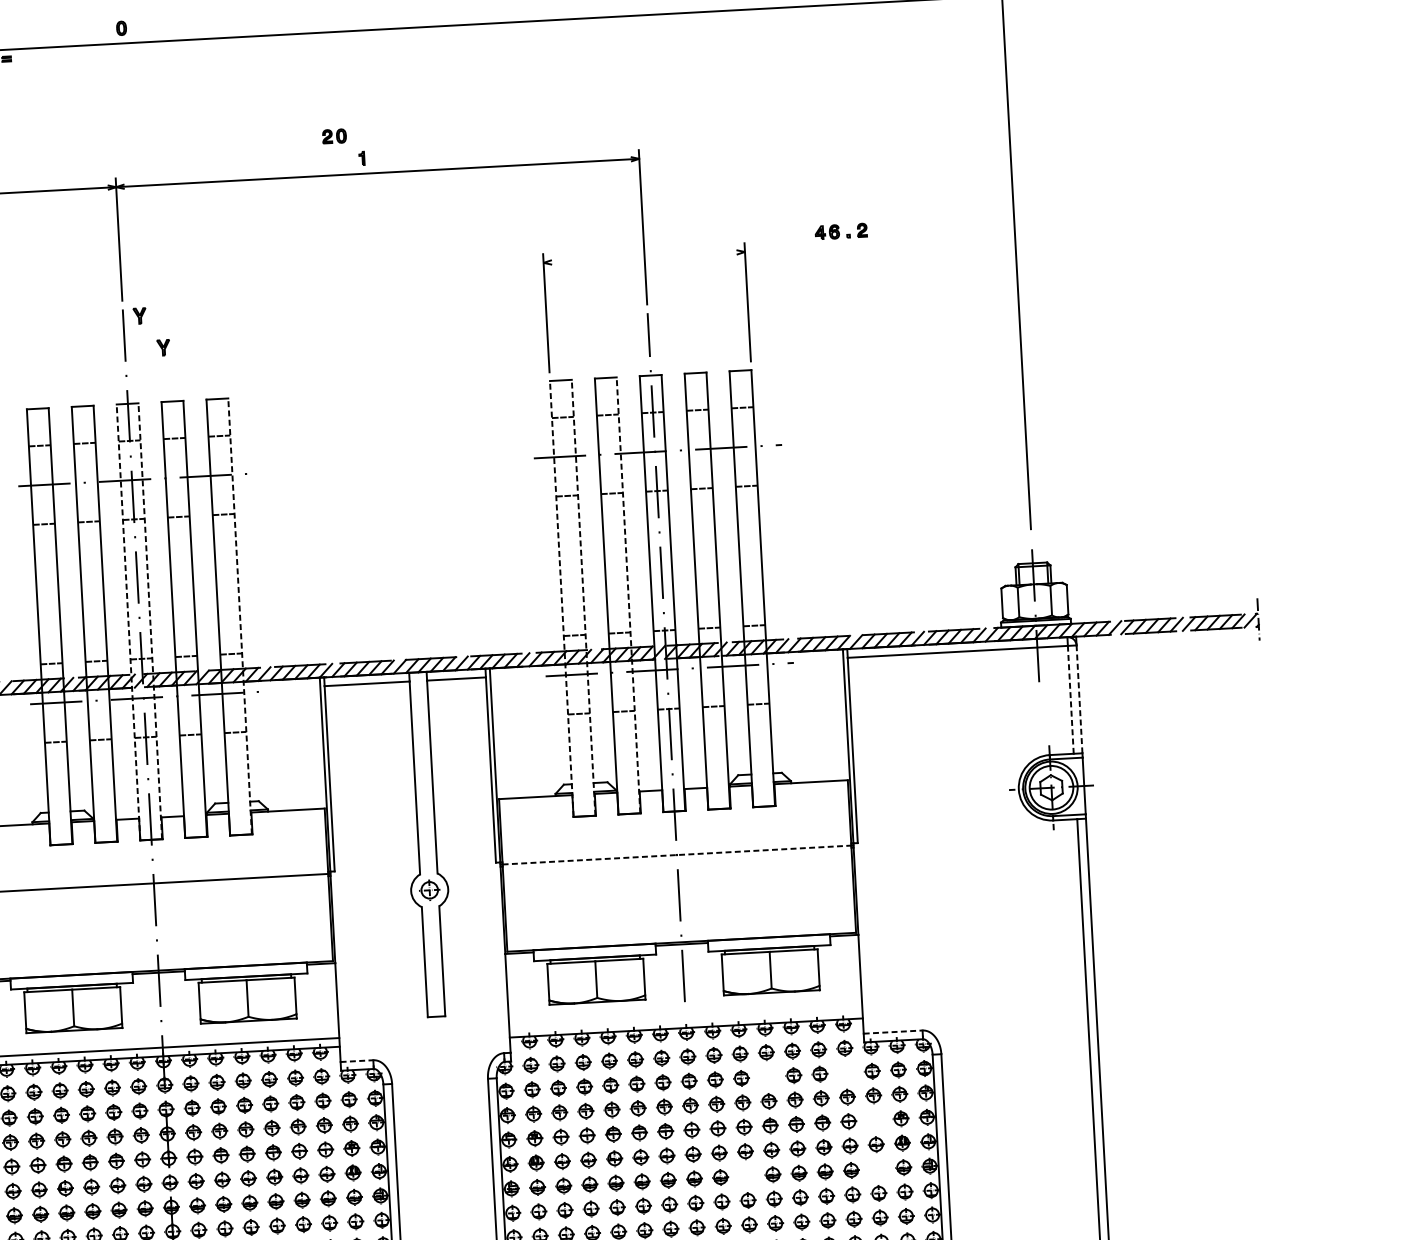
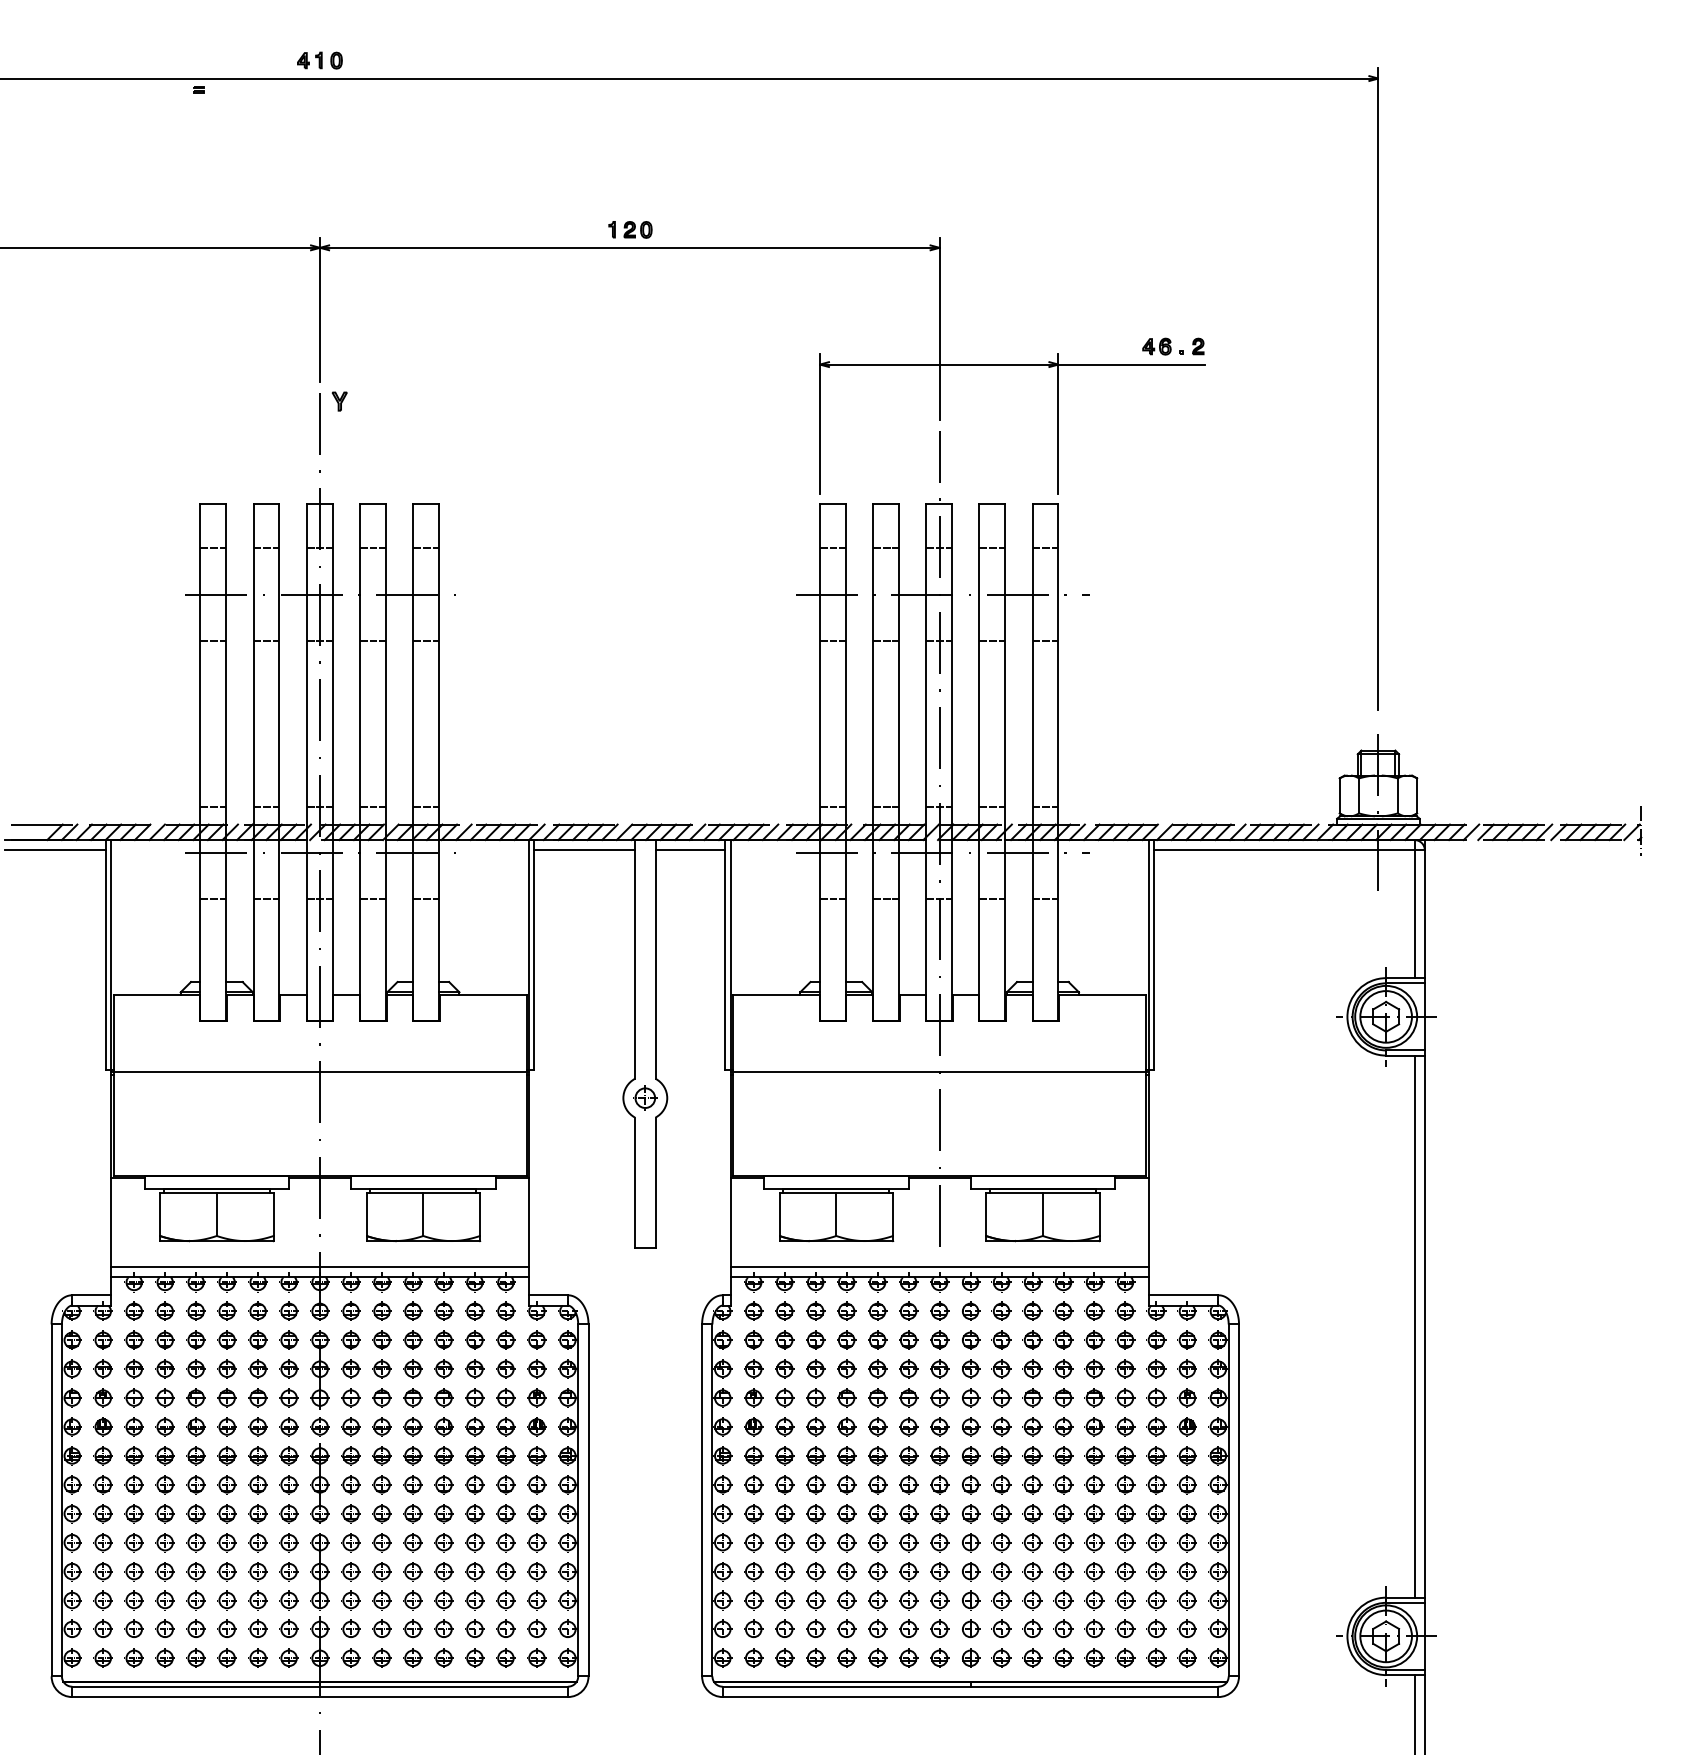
part: (98, 29) -> (309, 60), added
part: (333, 136) -> (637, 229), moved
line: (706, 254) -> (1012, 364), added
part: (163, 347) -> (365, 440), removed
line: (628, 595) -> (898, 762), dashed -> solid
line: (583, 597) -> (845, 762), dashed -> solid
line: (561, 598) -> (819, 762), dashed -> solid
line: (239, 616) -> (438, 762), dashed -> solid
line: (150, 621) -> (332, 762), dashed -> solid
line: (128, 622) -> (306, 762), dashed -> solid
line: (1079, 699) -> (1424, 914), dashed -> solid
line: (1070, 700) -> (1414, 914), dashed -> solid
line: (676, 855) -> (939, 1072), dashed -> solid
line: (685, 1018) -> (939, 1266), added
line: (893, 1032) -> (1183, 1295), dashed -> solid
line: (357, 1061) -> (549, 1295), dashed -> solid
part: (846, 1072) -> (1125, 1339), added
part: (767, 1076) -> (1032, 1339), added
part: (875, 1119) -> (1156, 1397), added
part: (877, 1168) -> (1156, 1455), added
part: (746, 1175) -> (1001, 1455), added

